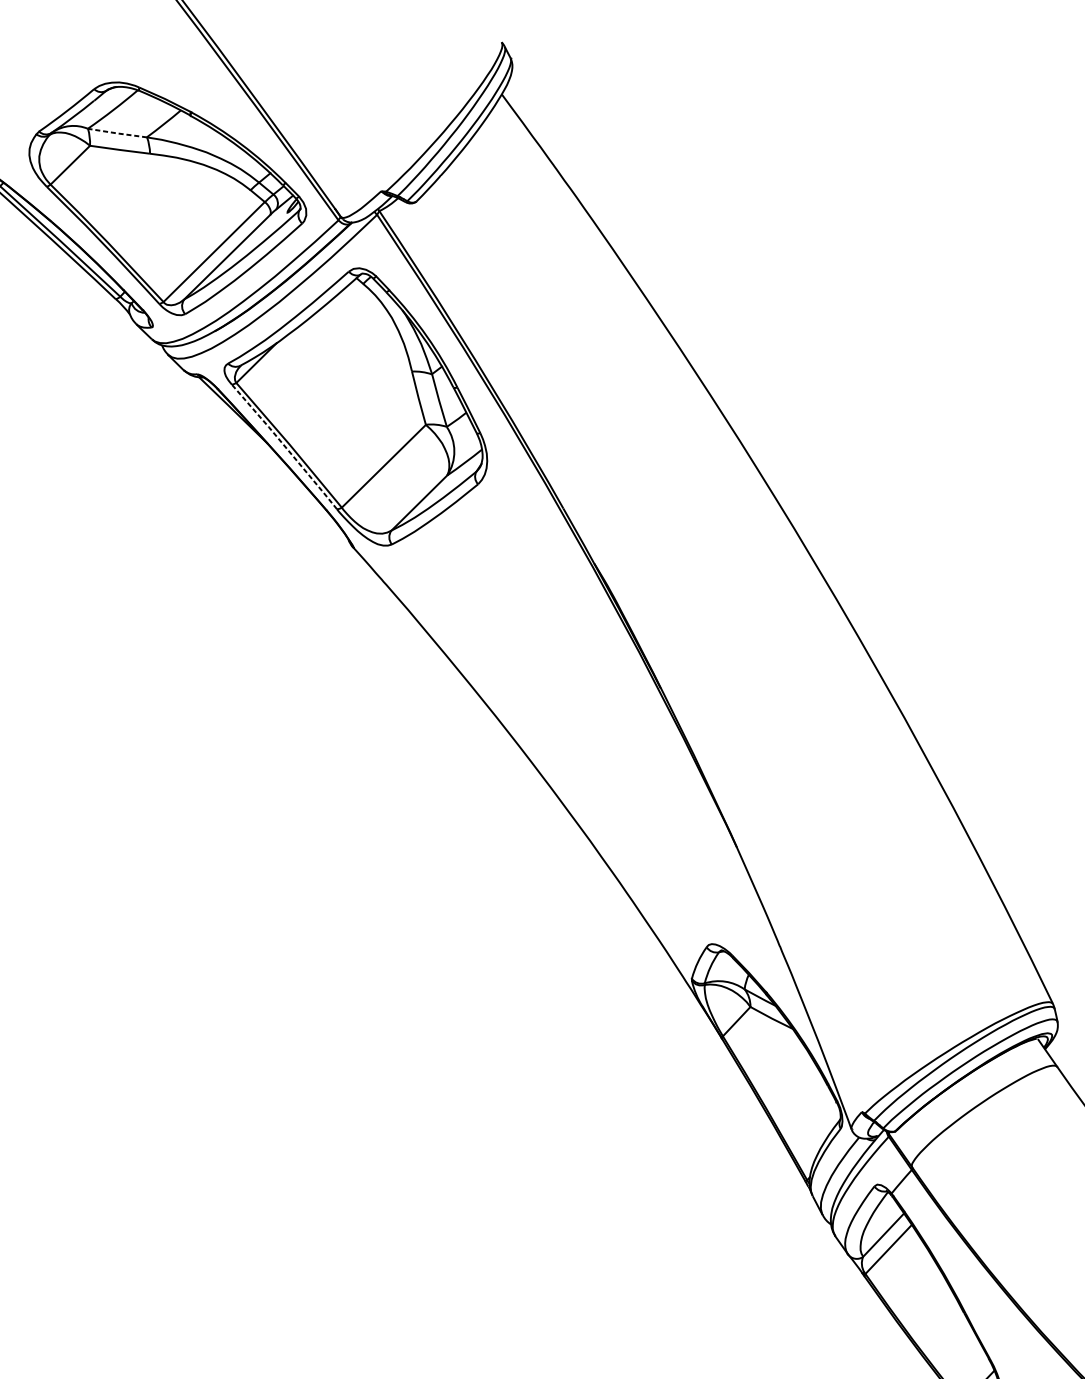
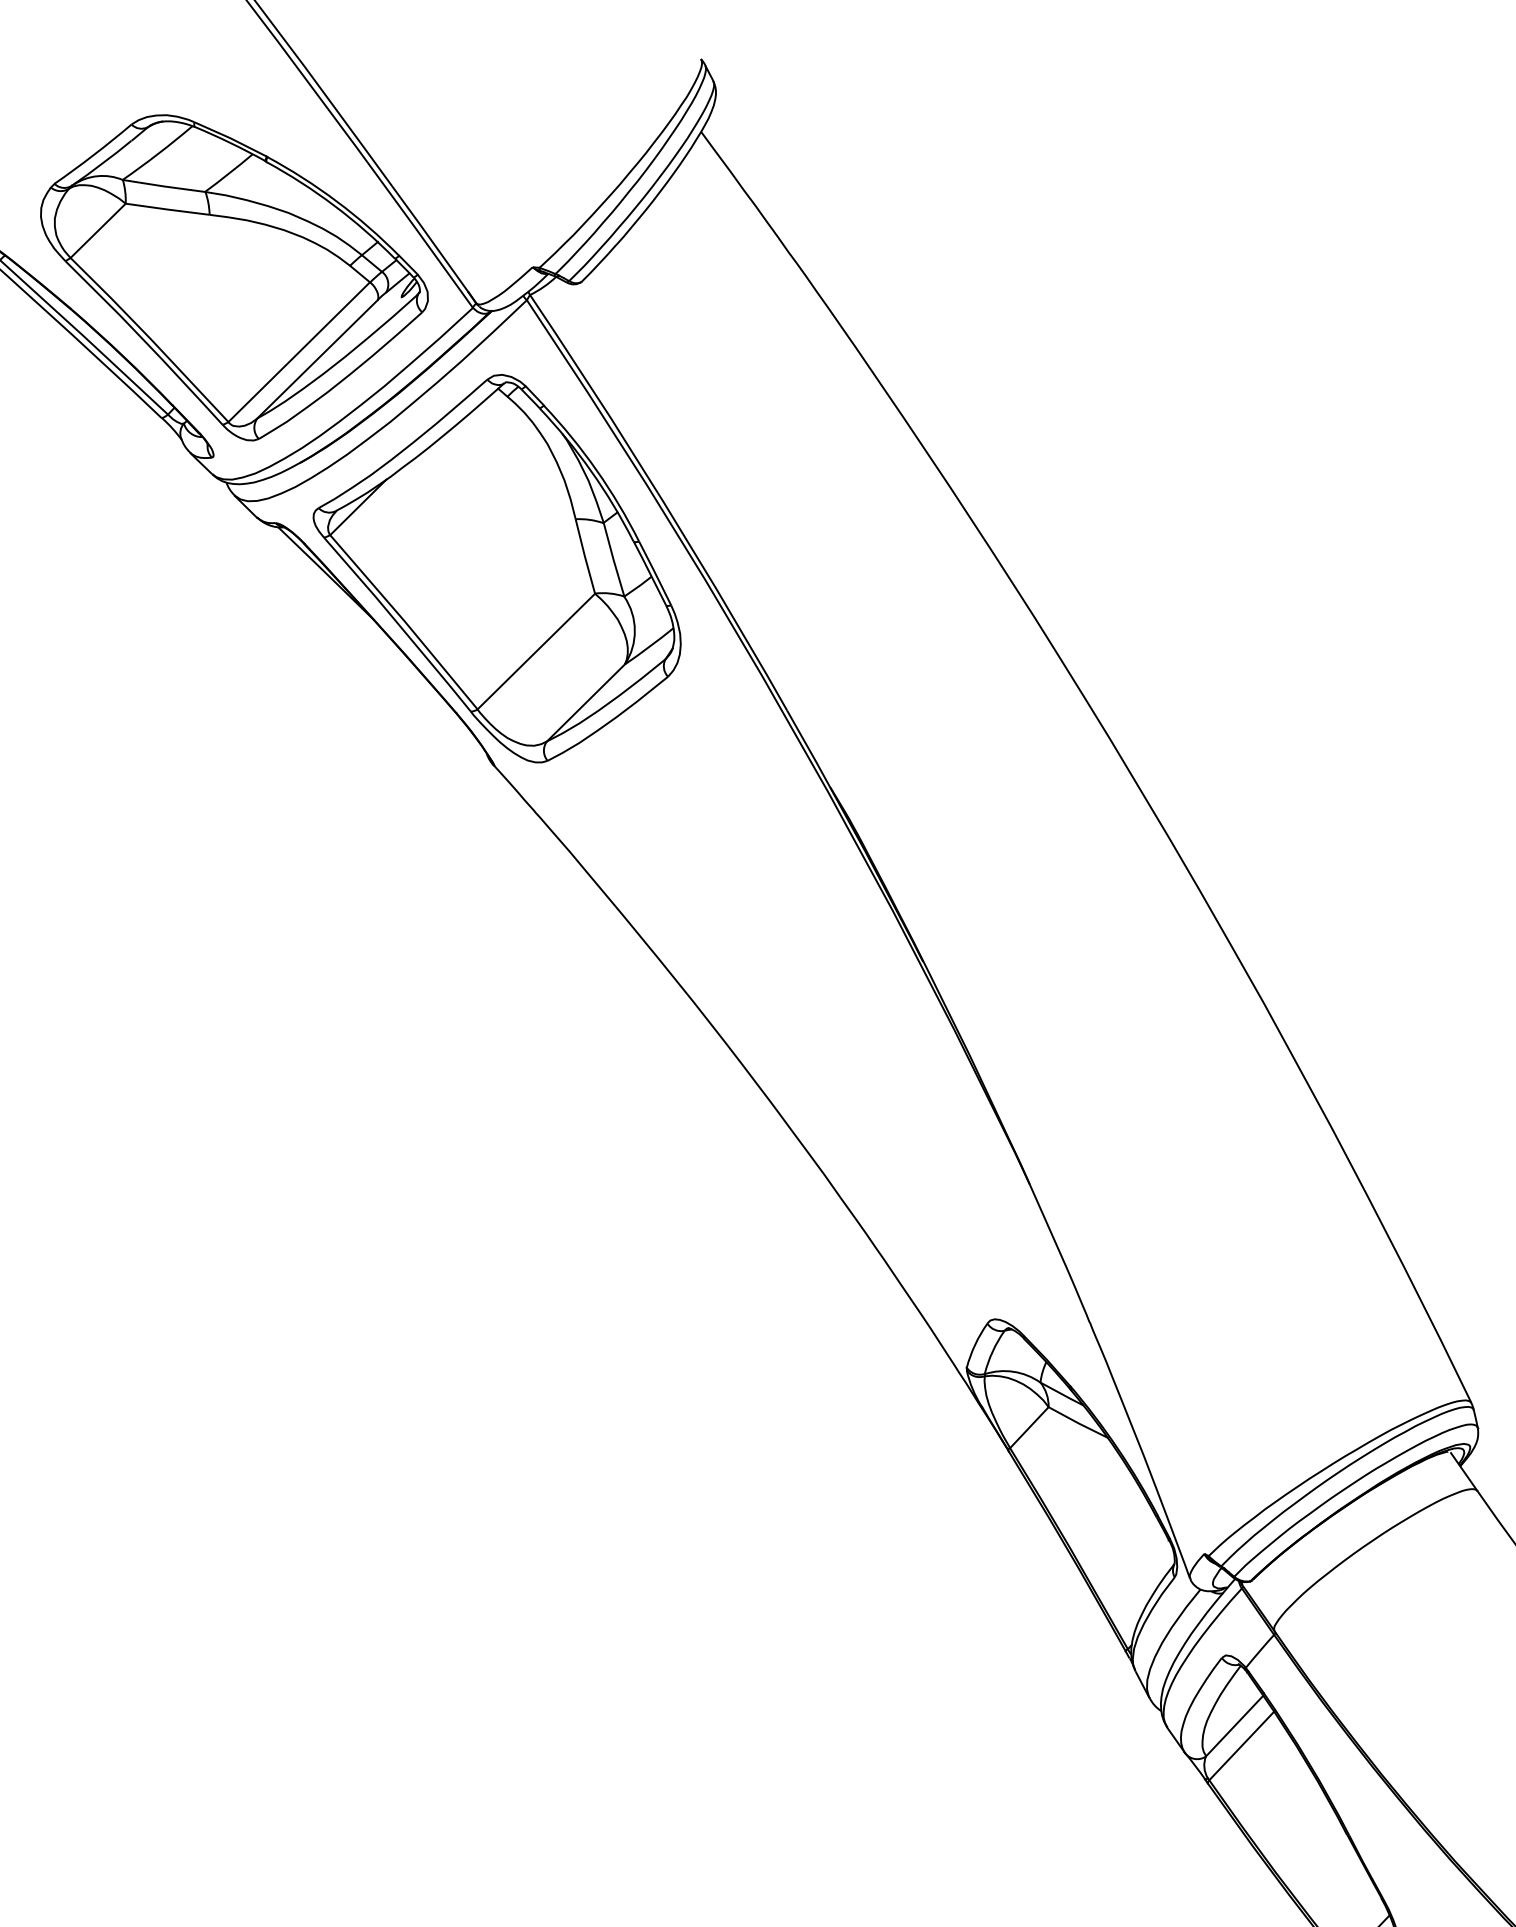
line: (117, 133) -> (164, 186), dashed -> solid
line: (285, 446) -> (398, 624), dashed -> solid

